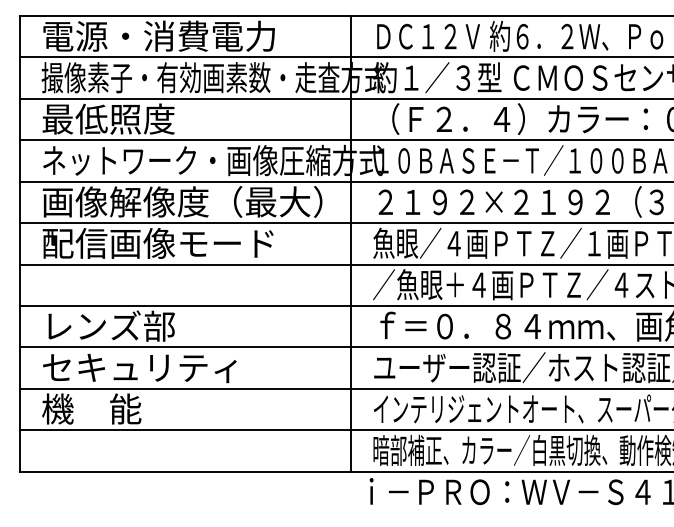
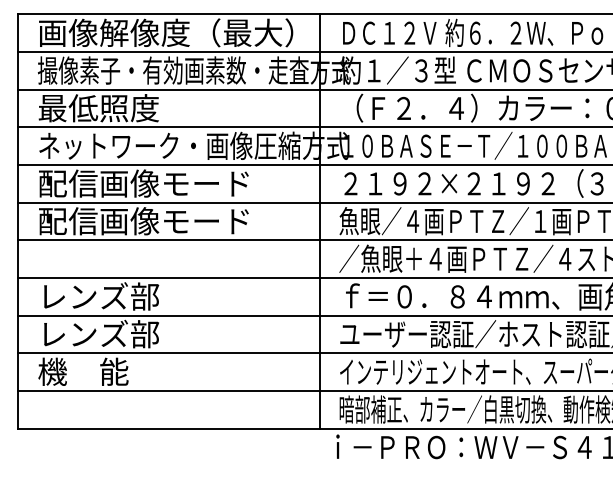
text: (183, 35) -> (166, 32), 電源・消費電力 -> 画像解像度（最大）
text: (183, 201) -> (166, 183), 画像解像度（最大） -> 配信画像モード
text: (140, 366) -> (127, 333), セキュリティ -> レンズ部

